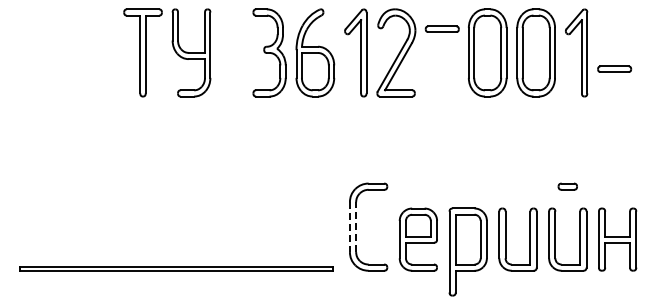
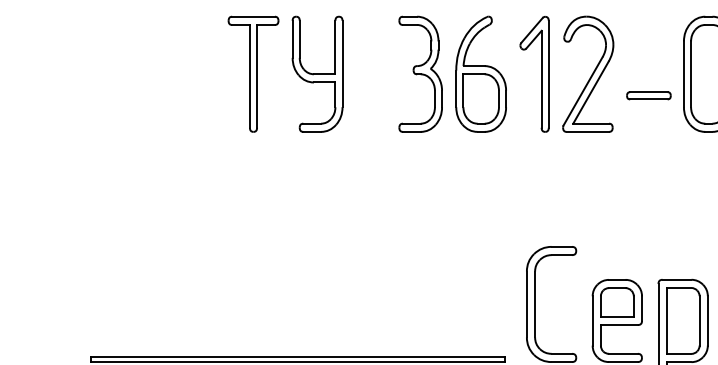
part: (441, 28) -> (647, 94), moved
line: (349, 227) -> (526, 304), dashed -> solid
line: (356, 227) -> (535, 304), dashed -> solid

